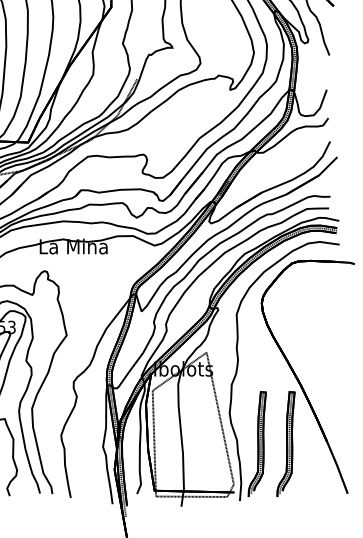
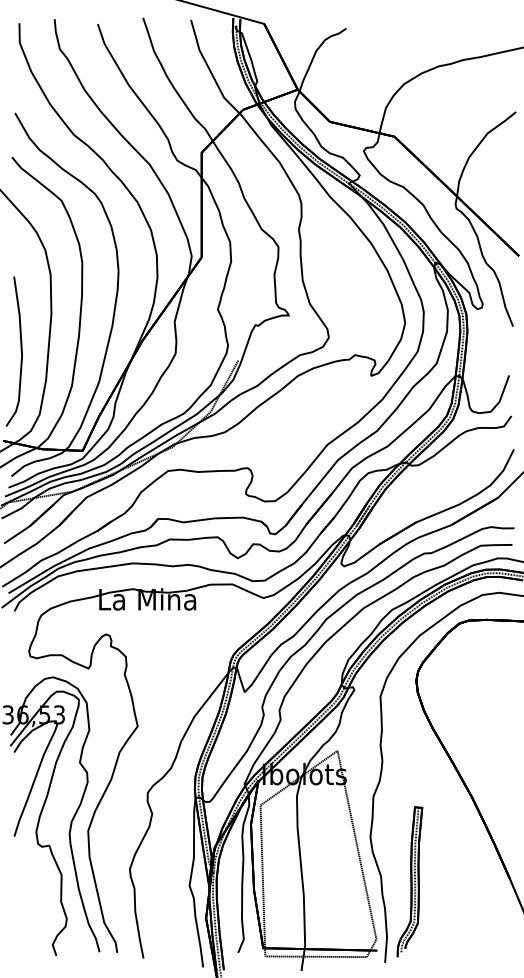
part: (285, 444) -> (450, 881), removed

